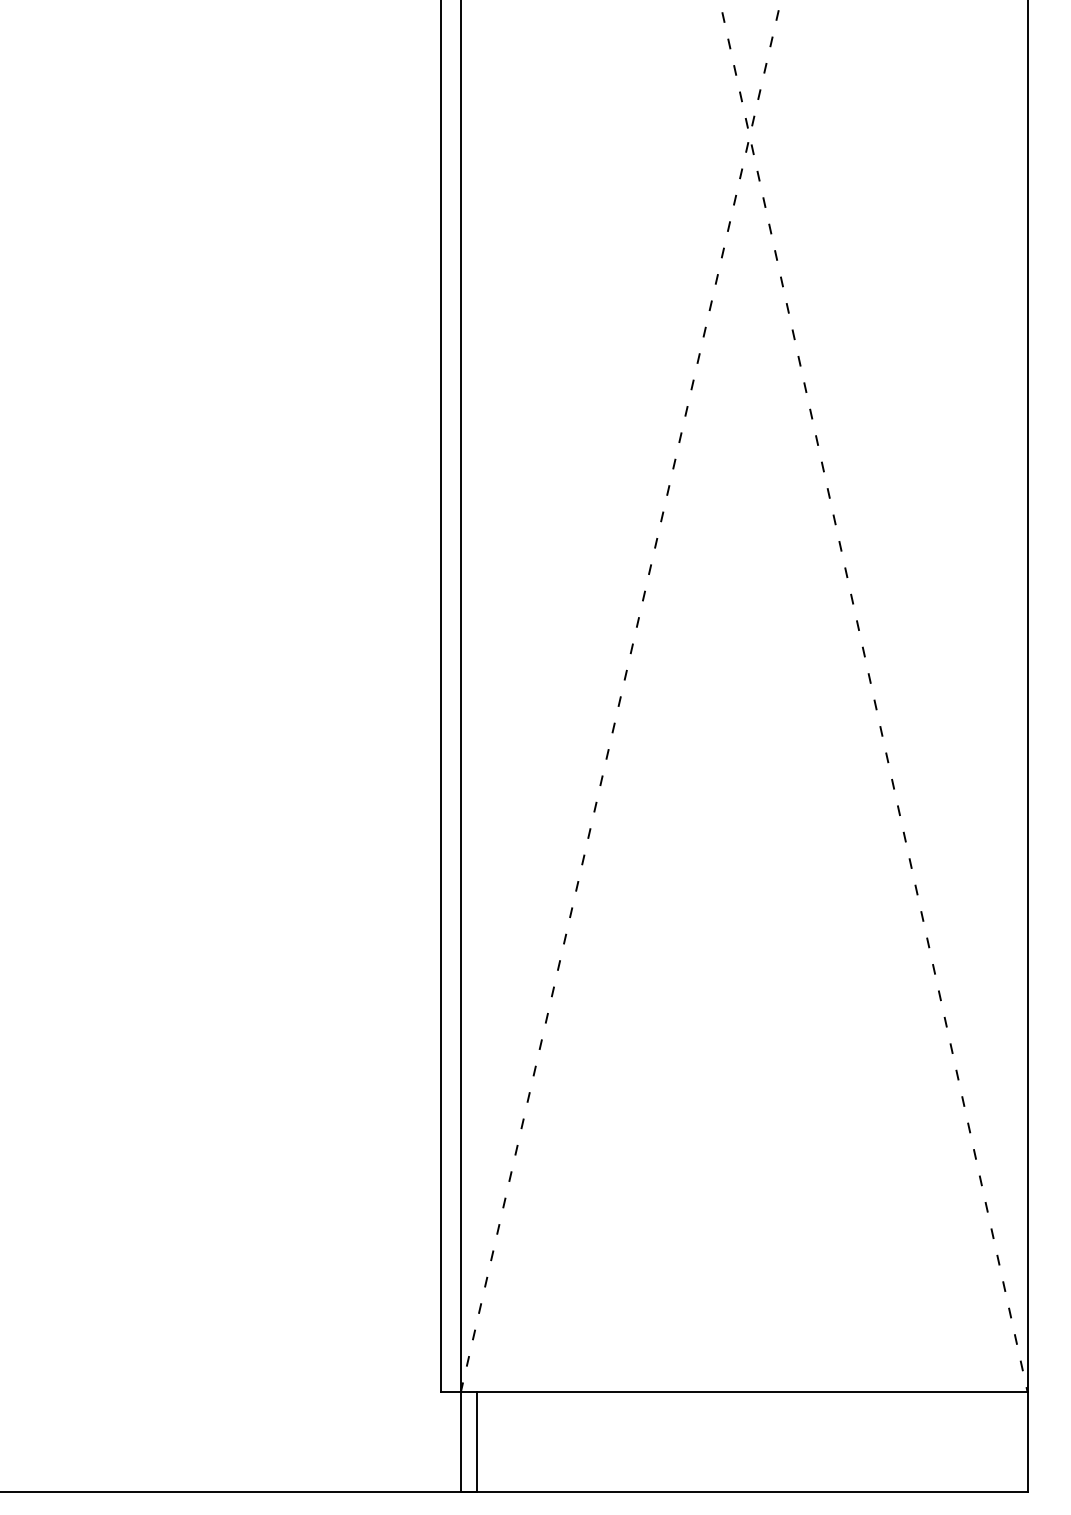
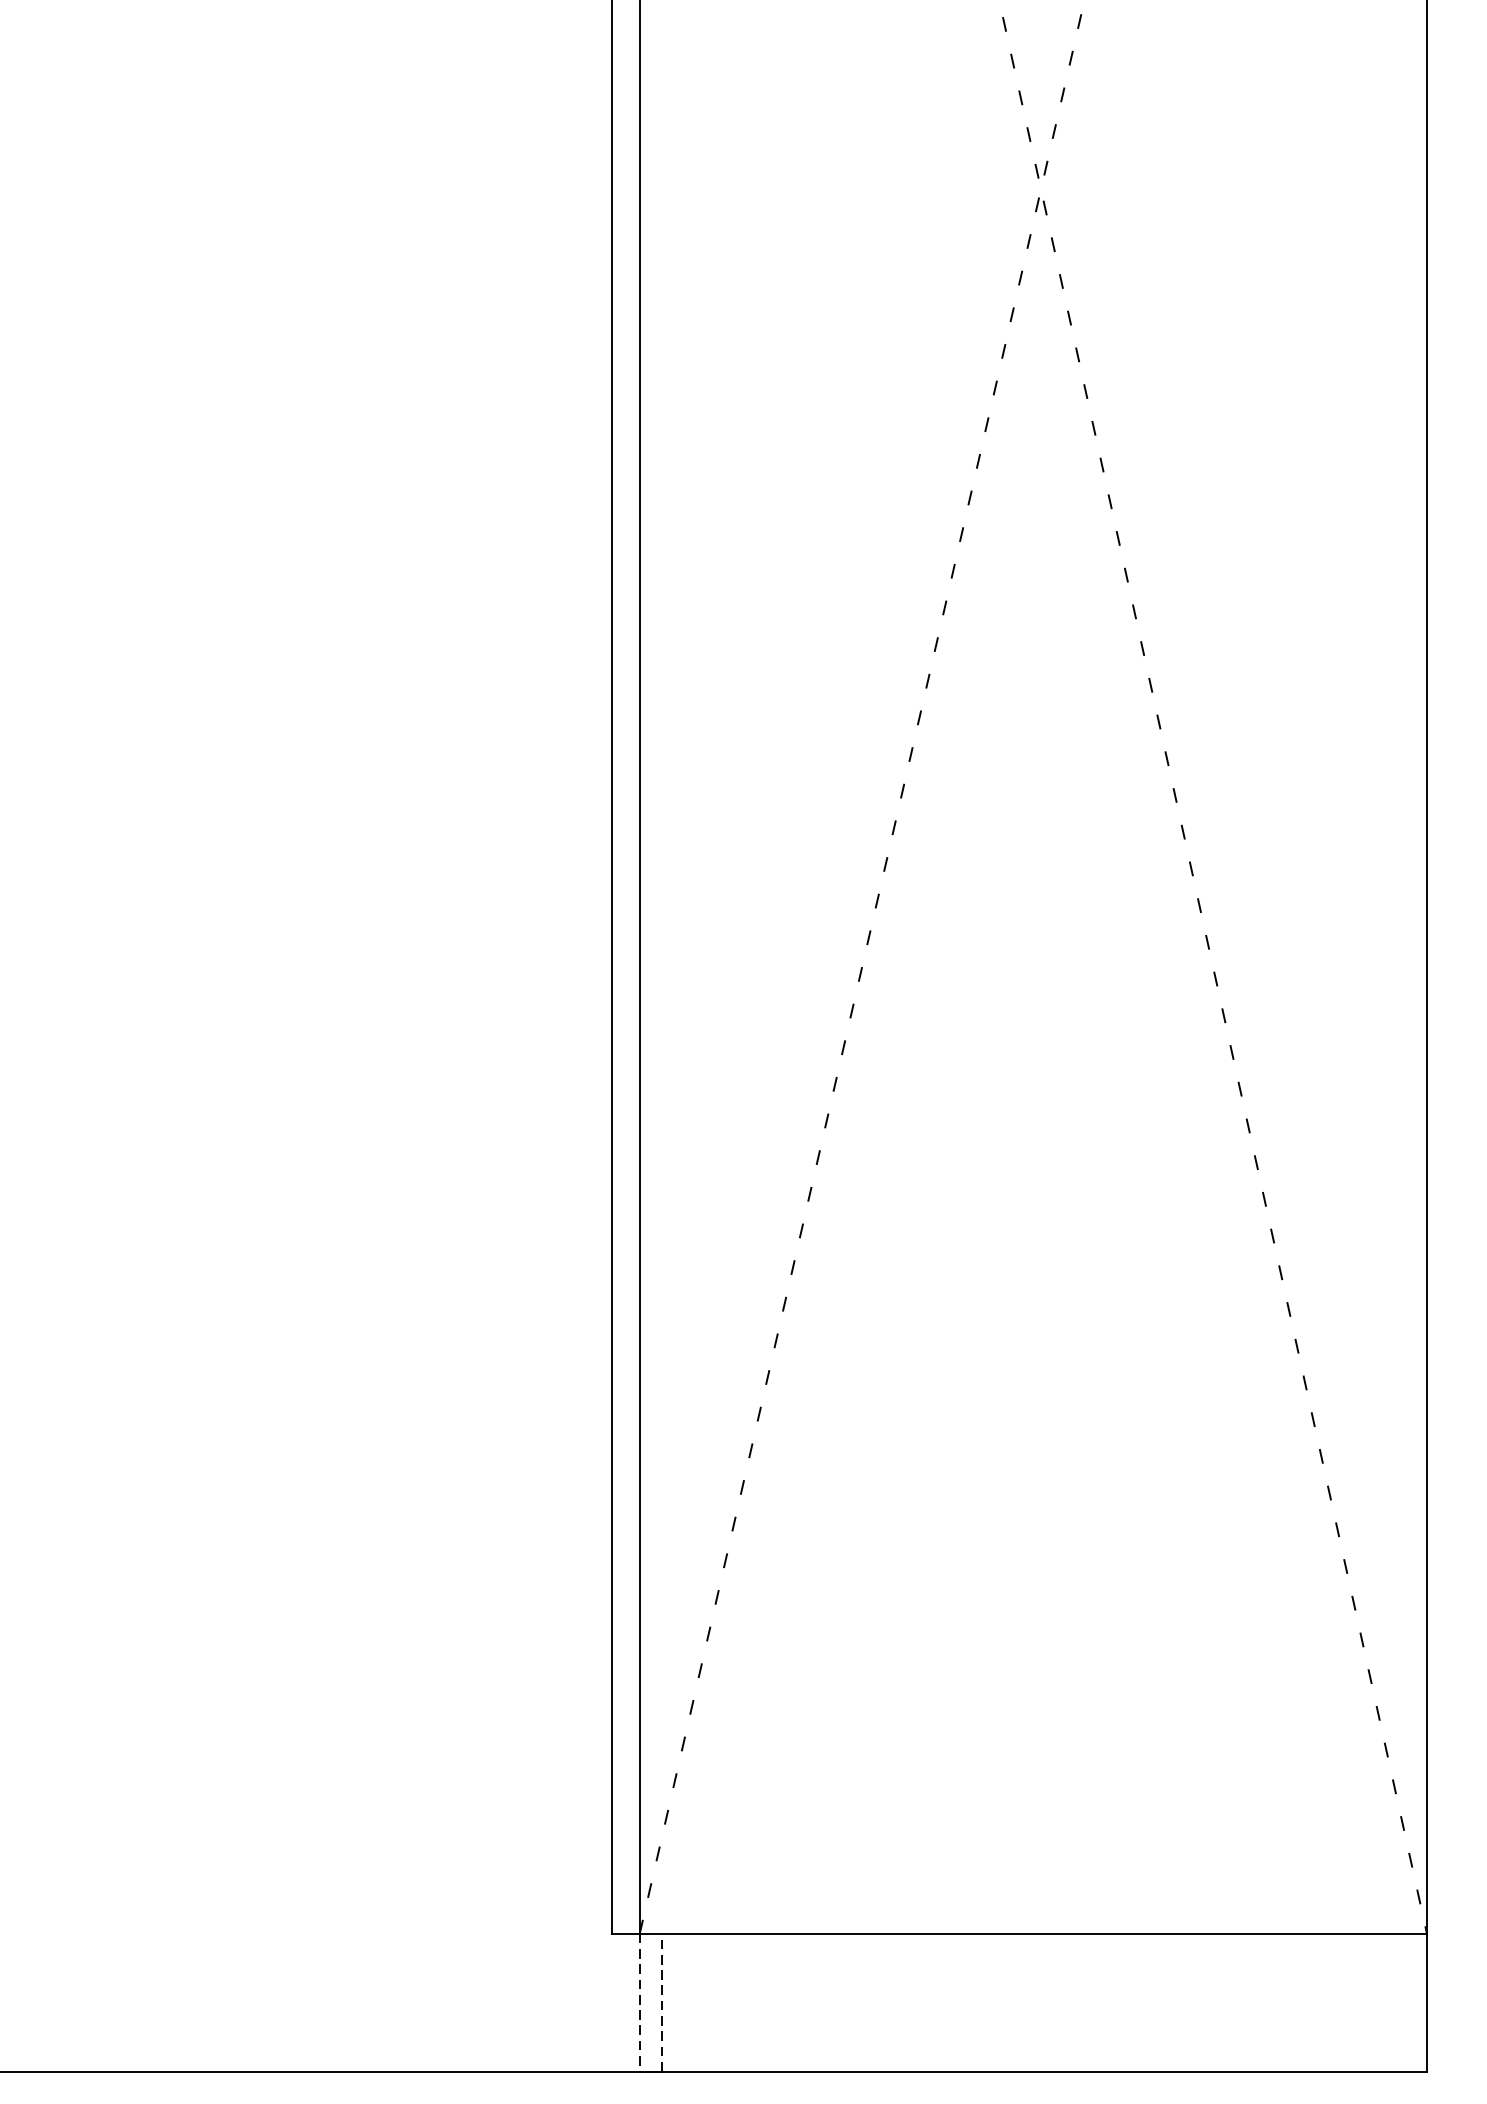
line: (460, 1442) -> (639, 2003), solid -> dashed
line: (477, 1442) -> (662, 2003), solid -> dashed

